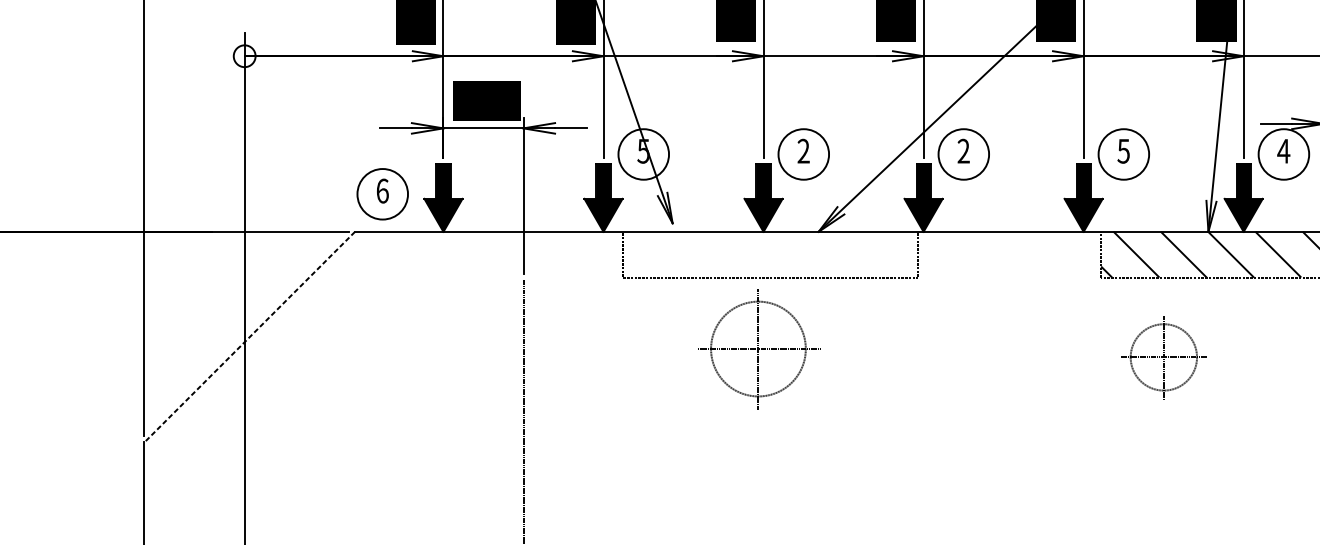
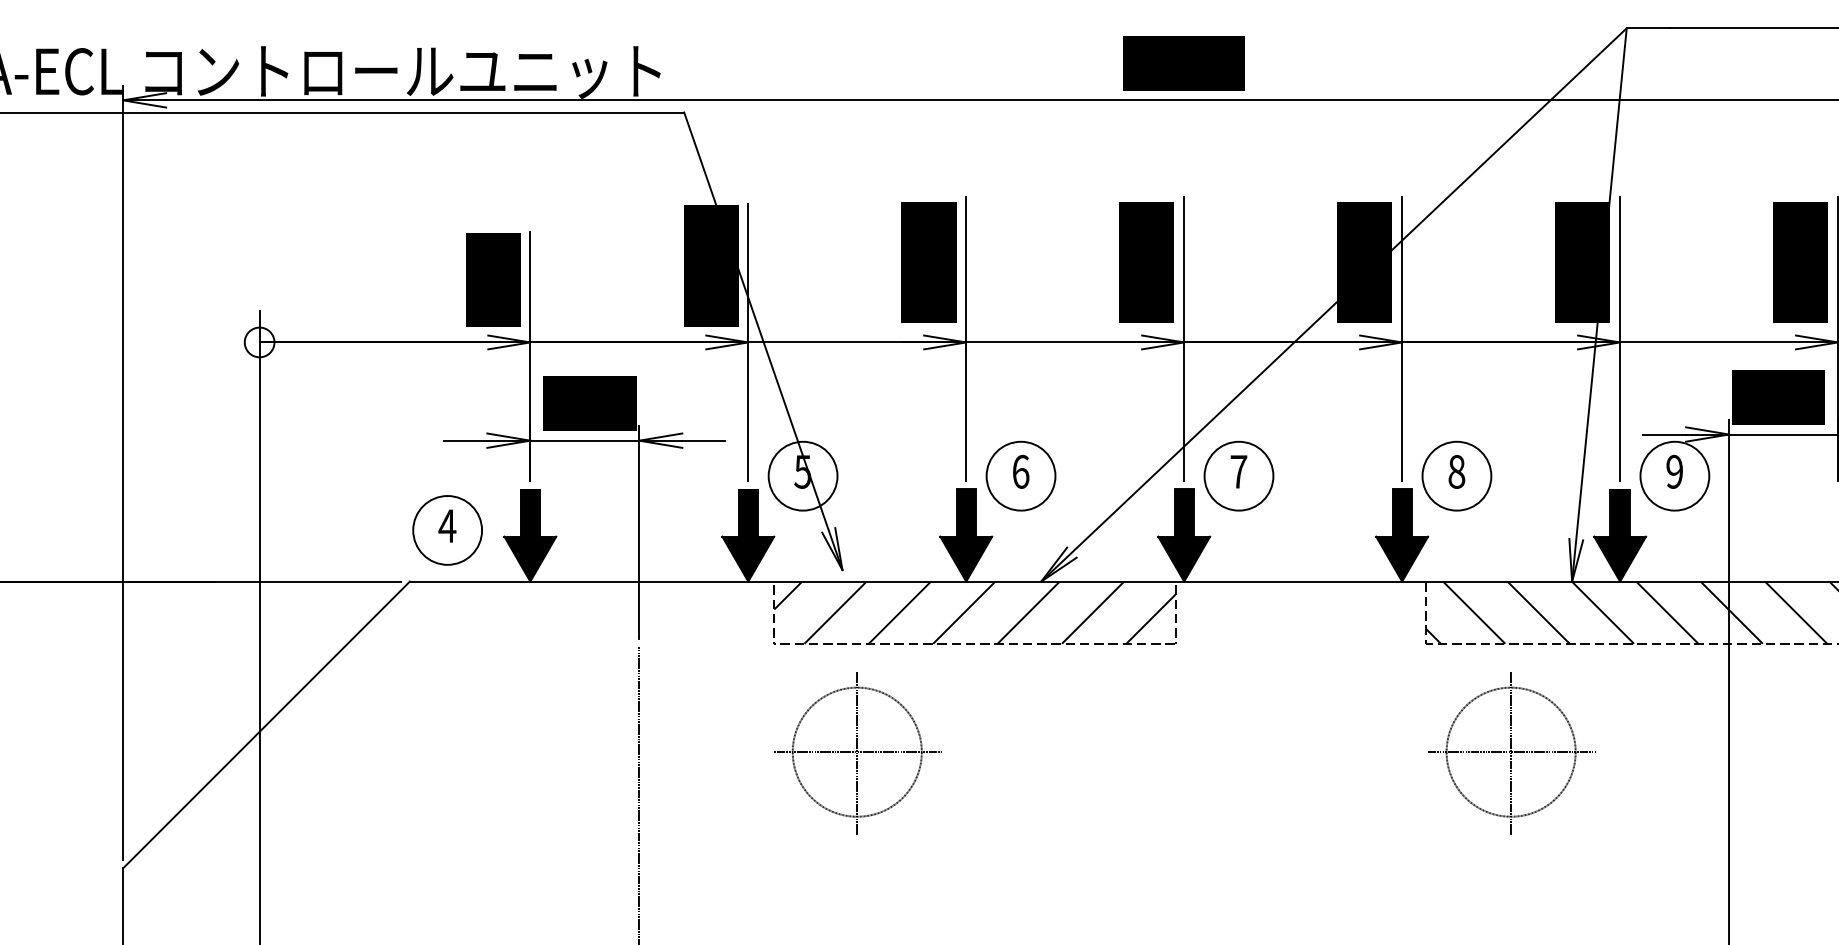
text: (803, 151) -> (1020, 471), 2 -> 6
text: (963, 151) -> (1238, 471), 2 -> 7
text: (1123, 151) -> (1456, 471), 5 -> 8
text: (1283, 151) -> (1674, 471), 4 -> 9
text: (382, 191) -> (447, 526), 6 -> 4
hatch: (770, 254) -> (975, 612), added
line: (249, 336) -> (266, 724), dashed -> solid
part: (758, 350) -> (857, 753), moved
part: (1163, 358) -> (1511, 753), size x1.43

